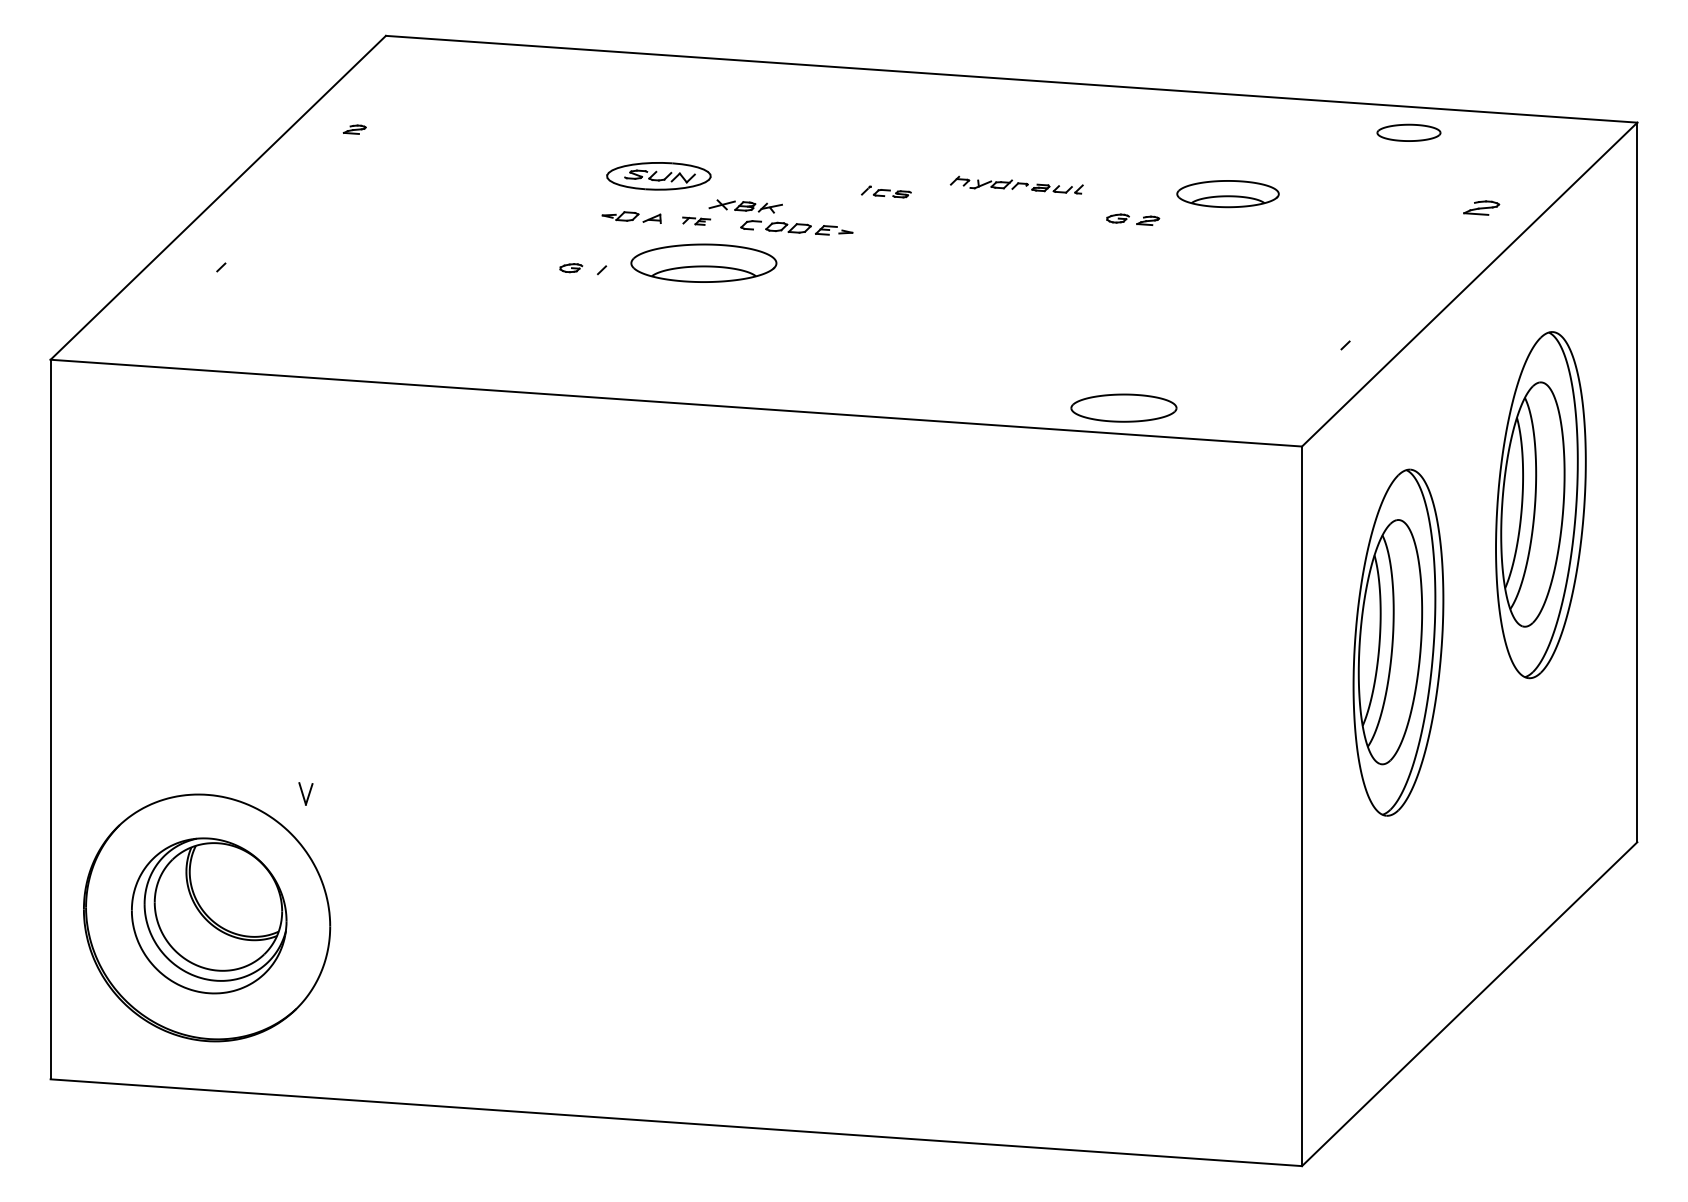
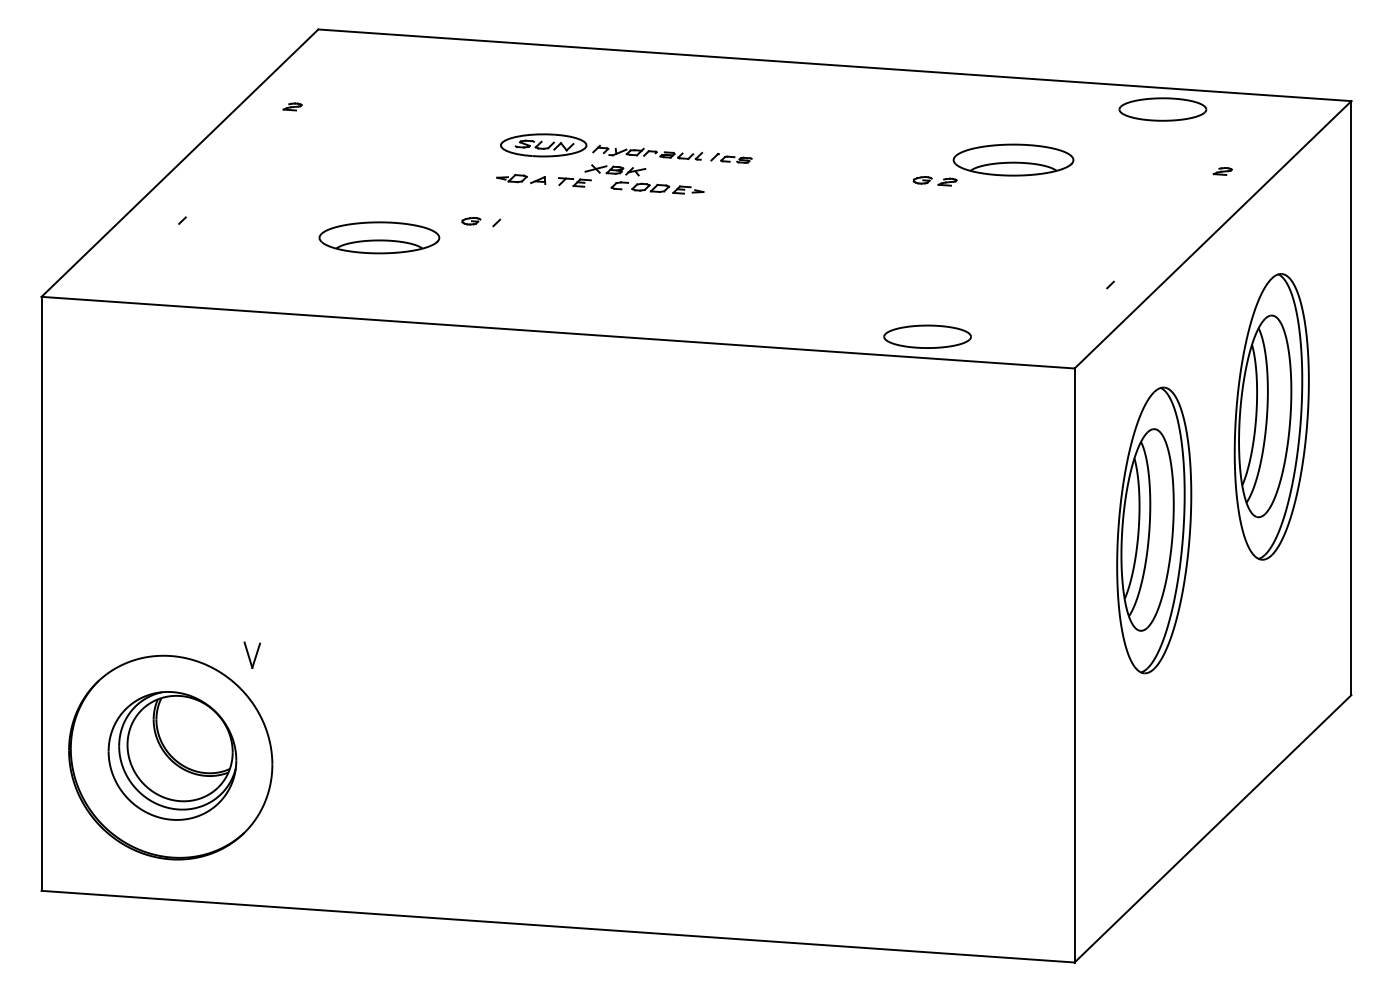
part: (1408, 132) -> (1162, 109), size x1.67
part: (1016, 184) -> (647, 152), moved
part: (1227, 193) -> (1013, 159), size x1.43
part: (1481, 207) -> (1222, 171), size x0.62
part: (696, 221) -> (574, 182), size x1.43
part: (703, 262) -> (379, 237), moved
part: (305, 793) -> (251, 654), size x1.43

